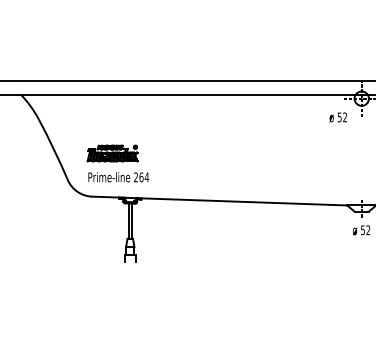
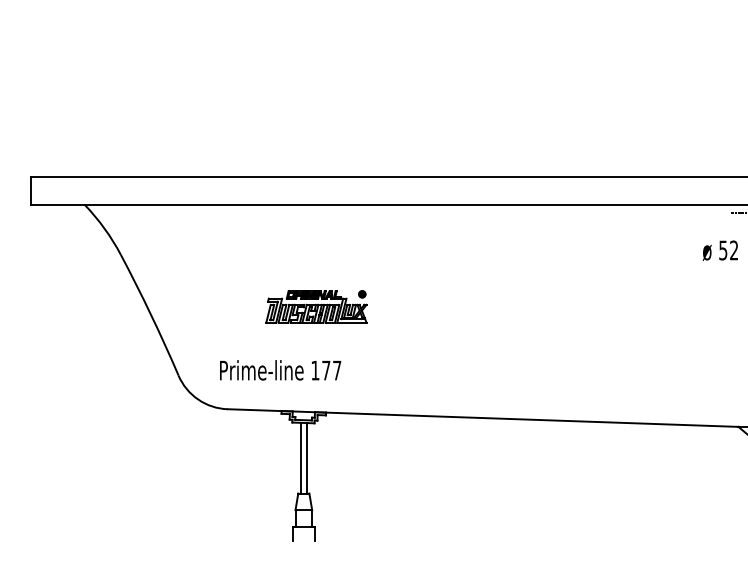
part: (112, 153) -> (316, 306), moved
text: (141, 177) -> (326, 370), 264 -> 177

